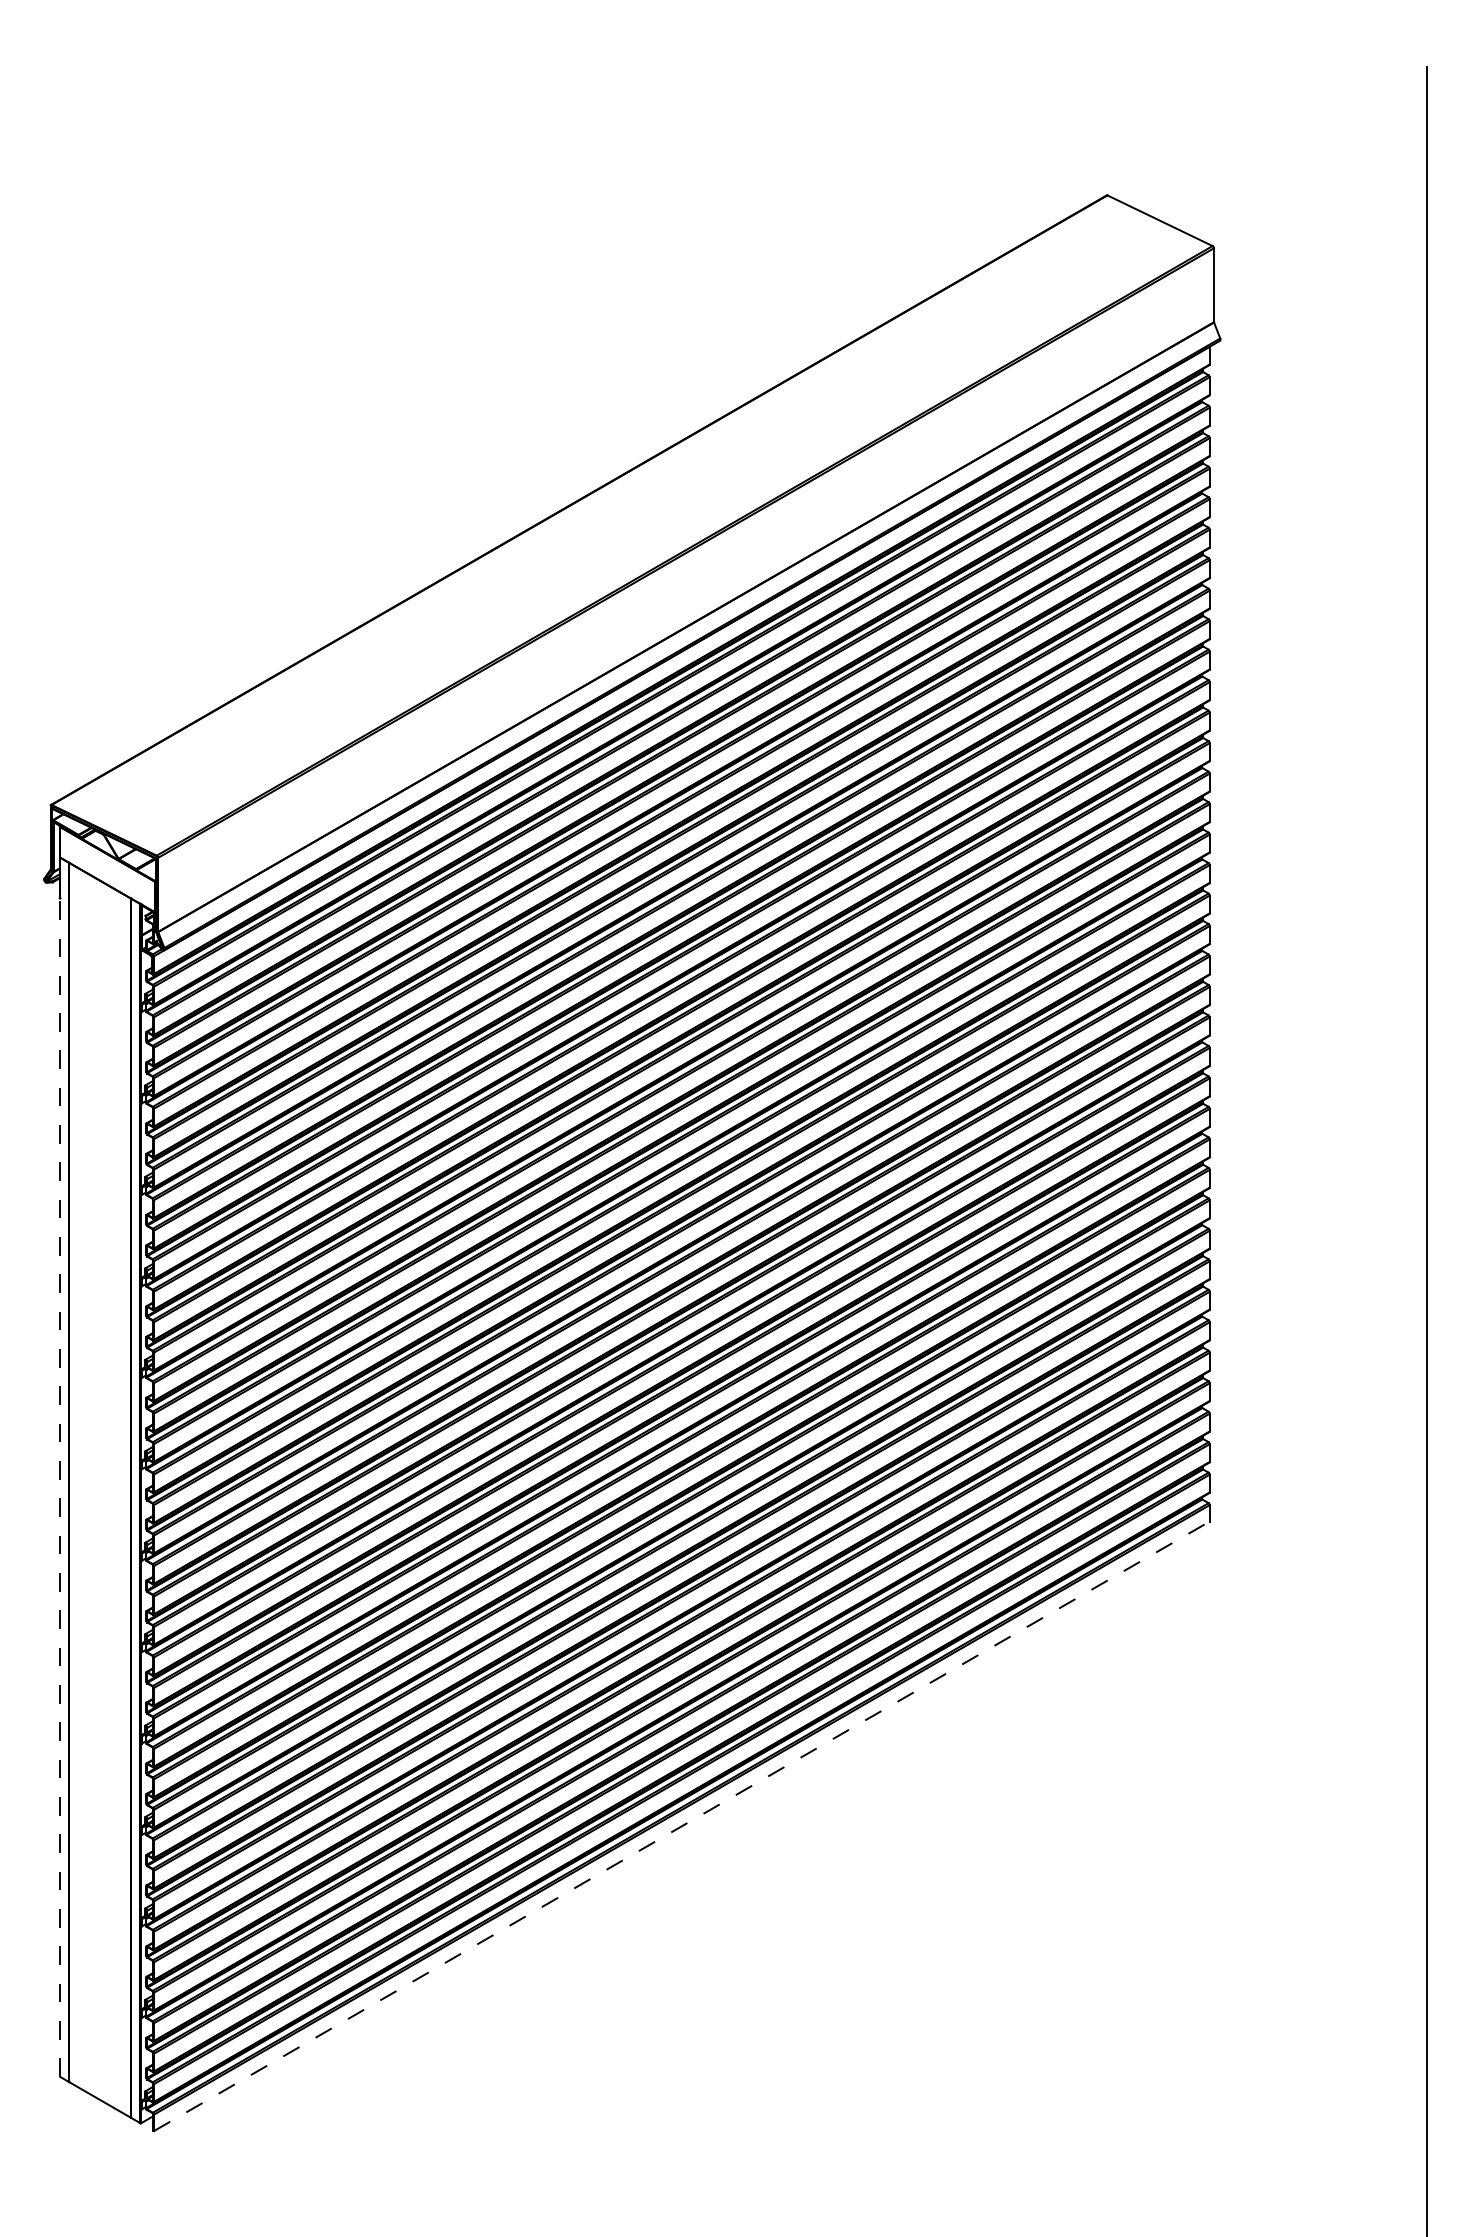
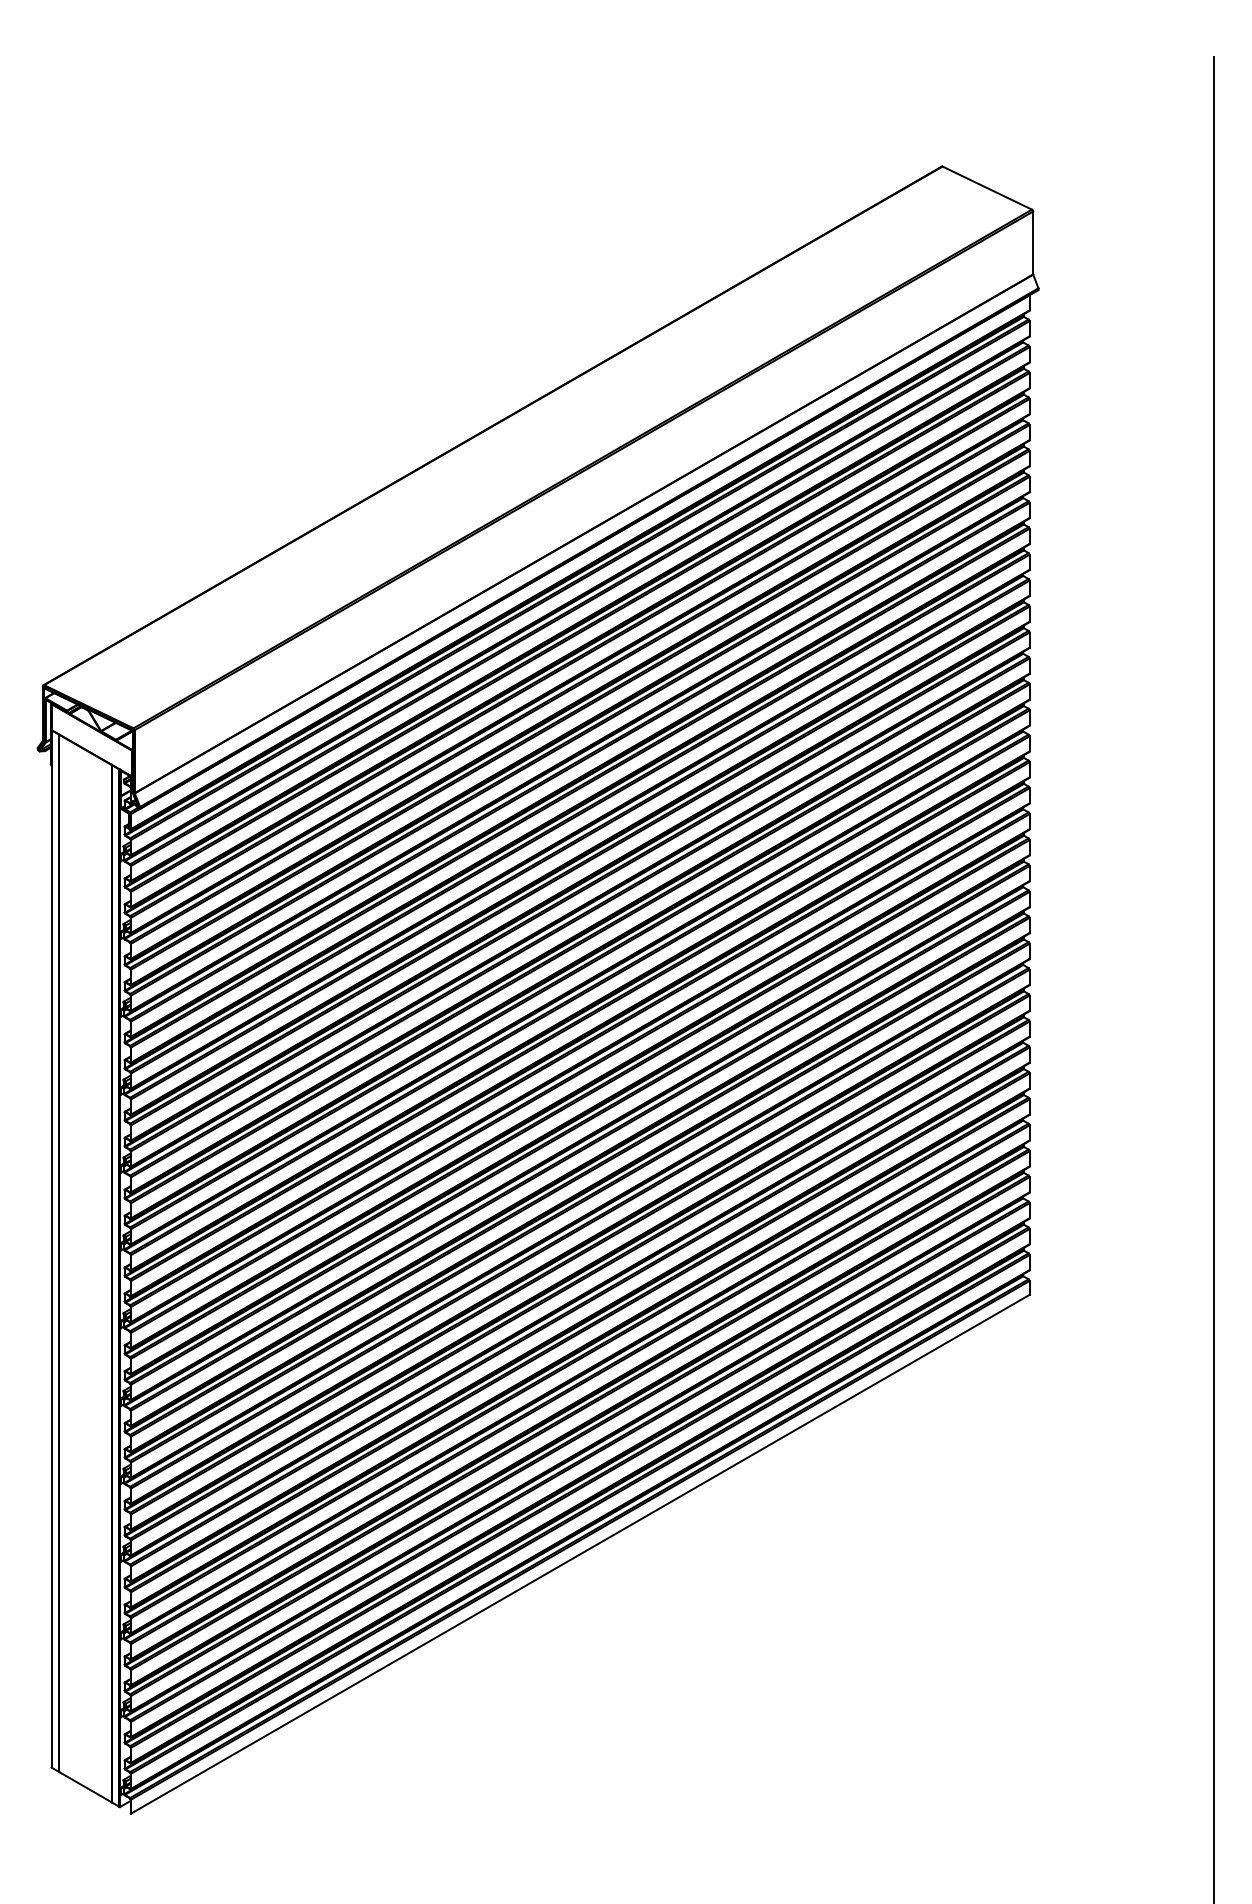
line: (60, 1467) -> (51, 1248), dashed -> solid
line: (681, 1826) -> (580, 1554), dashed -> solid

